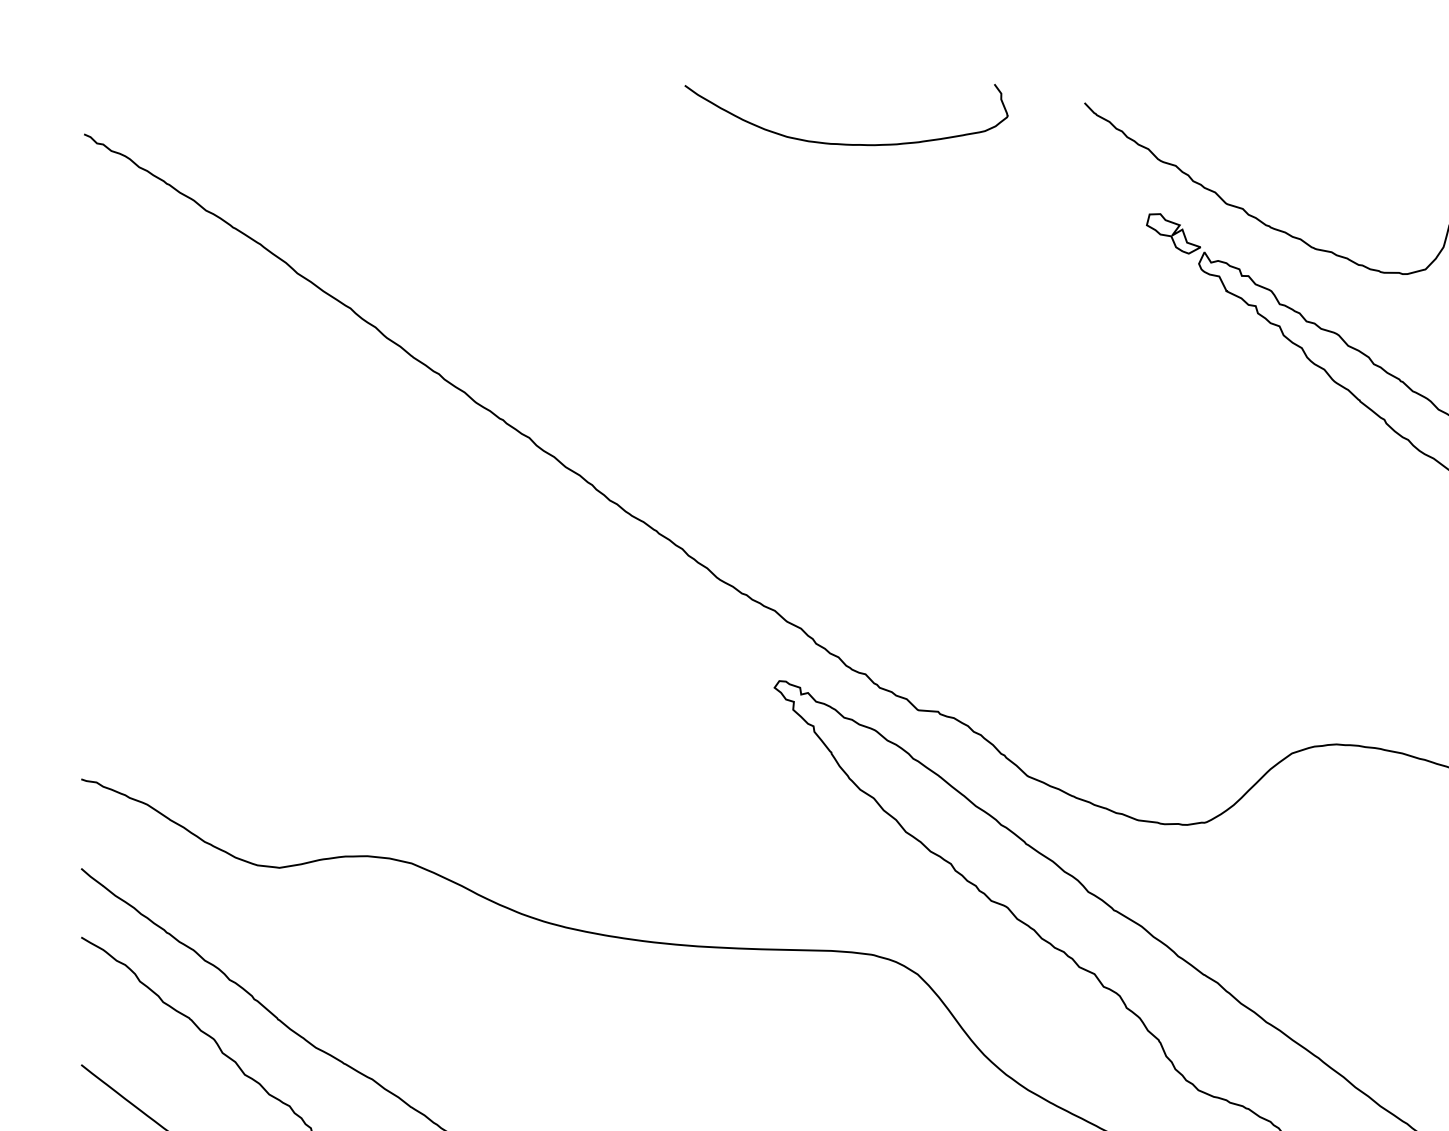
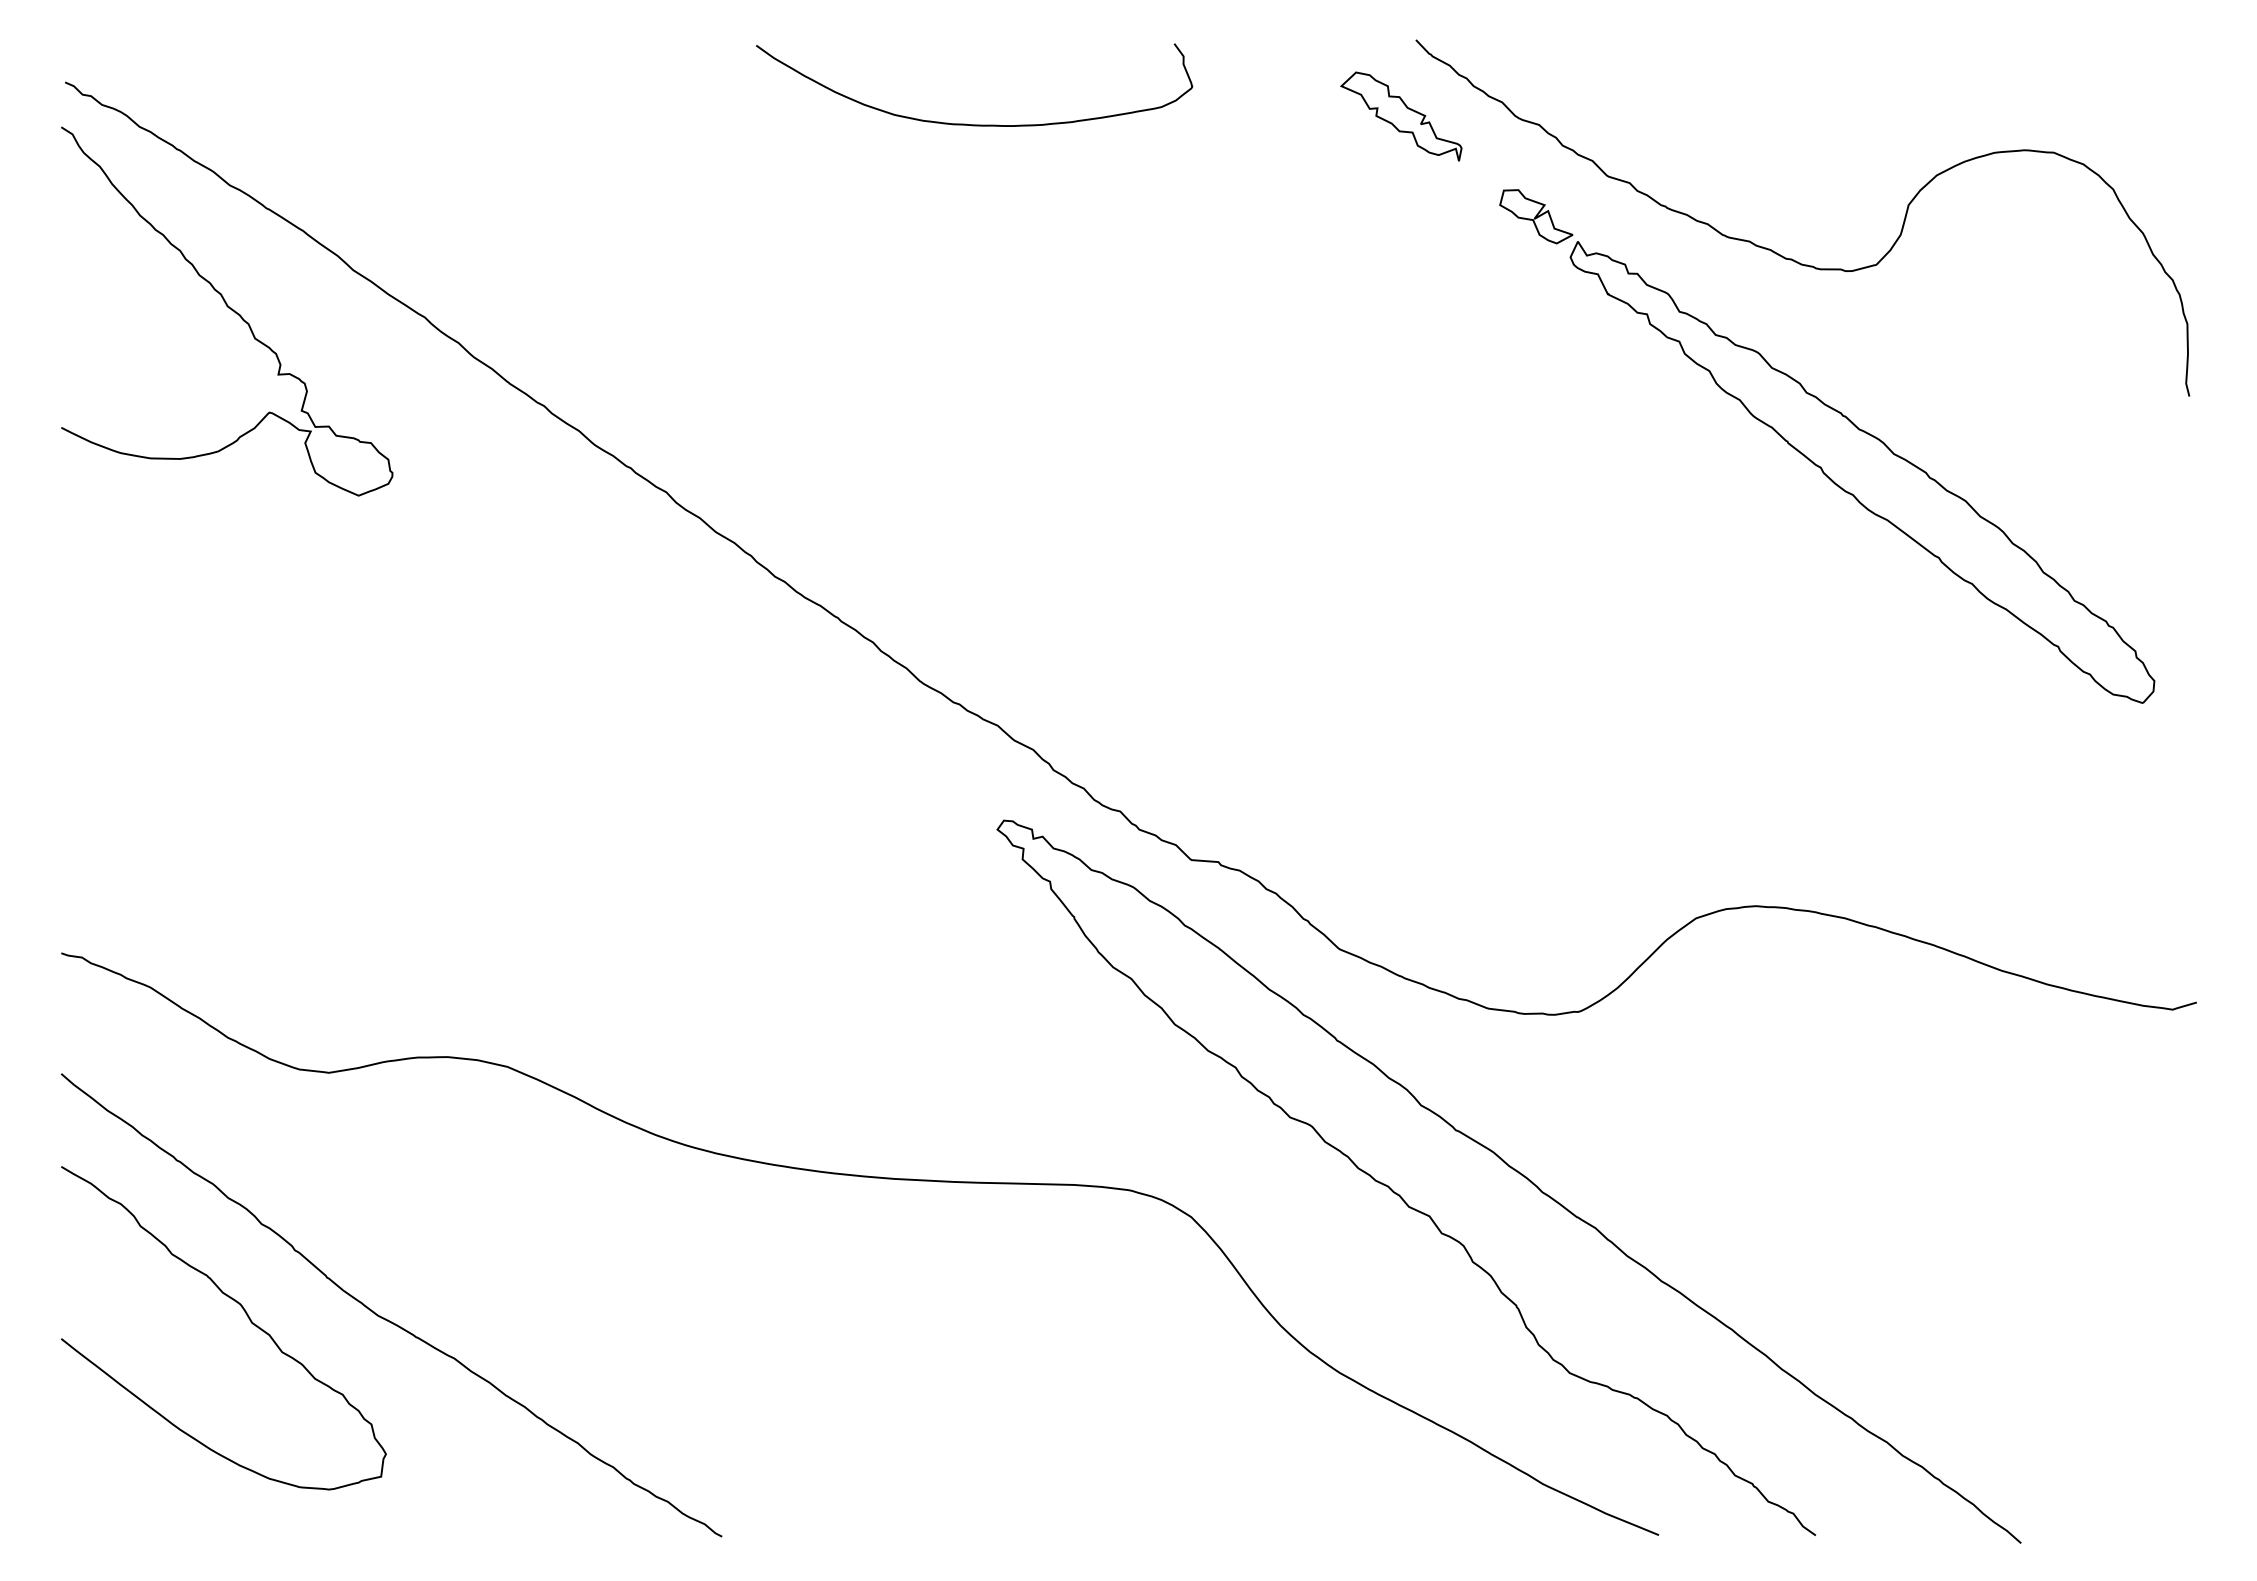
curve: (840, 143) -> (966, 123), moved
part: (1073, 159) -> (1401, 116), added
curve: (205, 301) -> (228, 308), added

